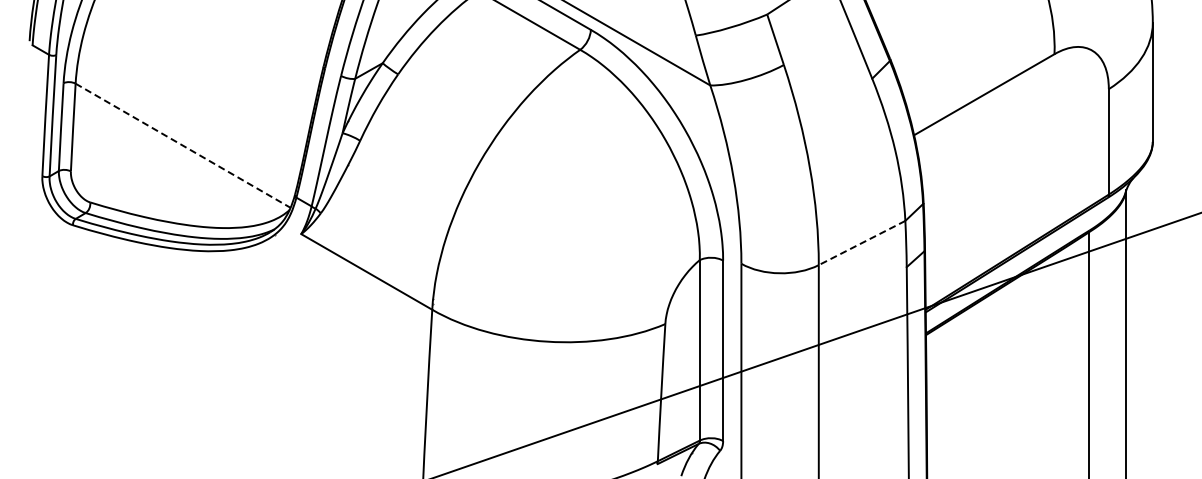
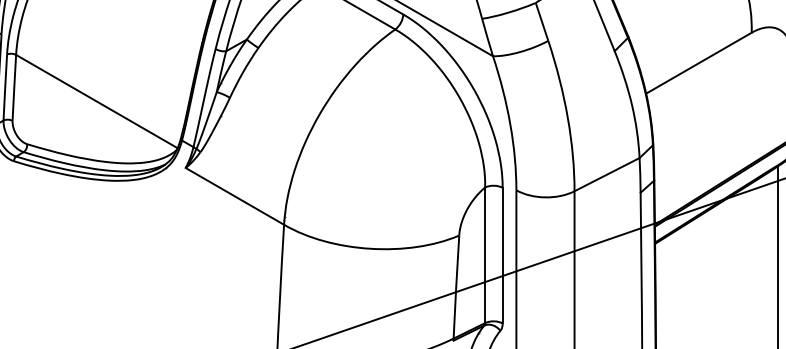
line: (183, 146) -> (97, 102), dashed -> solid
line: (862, 243) -> (607, 175), dashed -> solid

